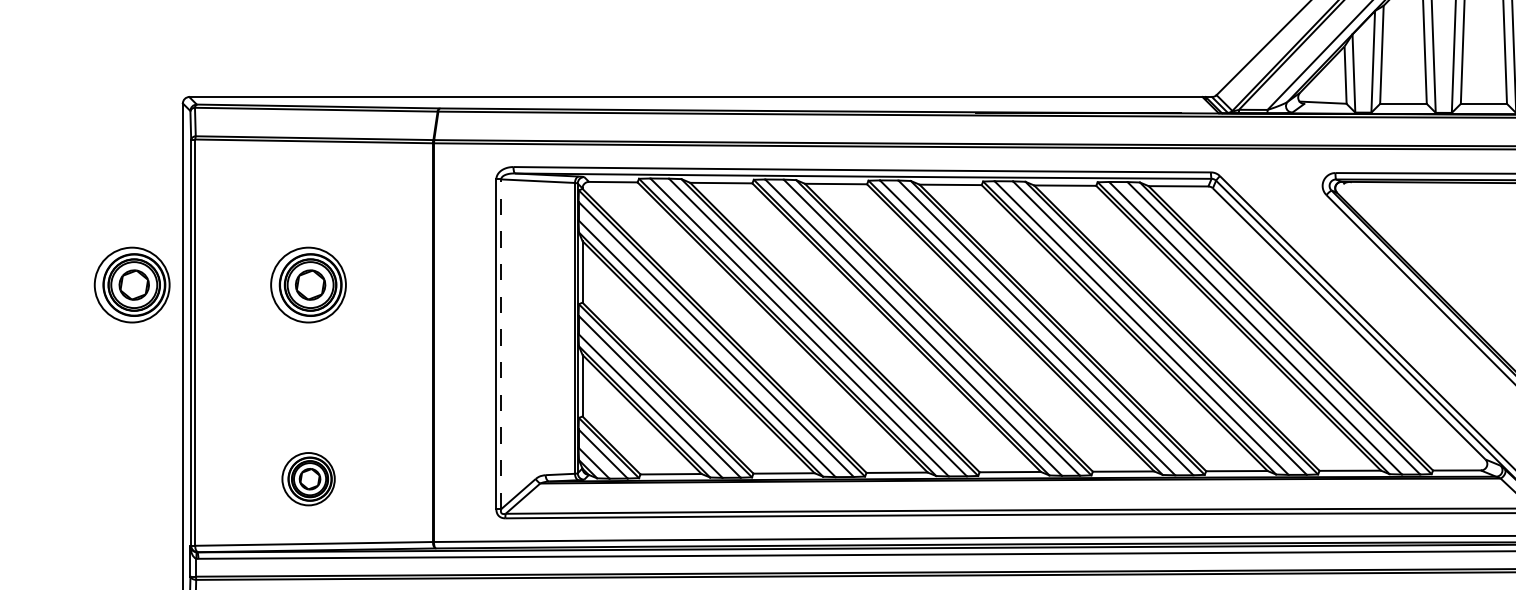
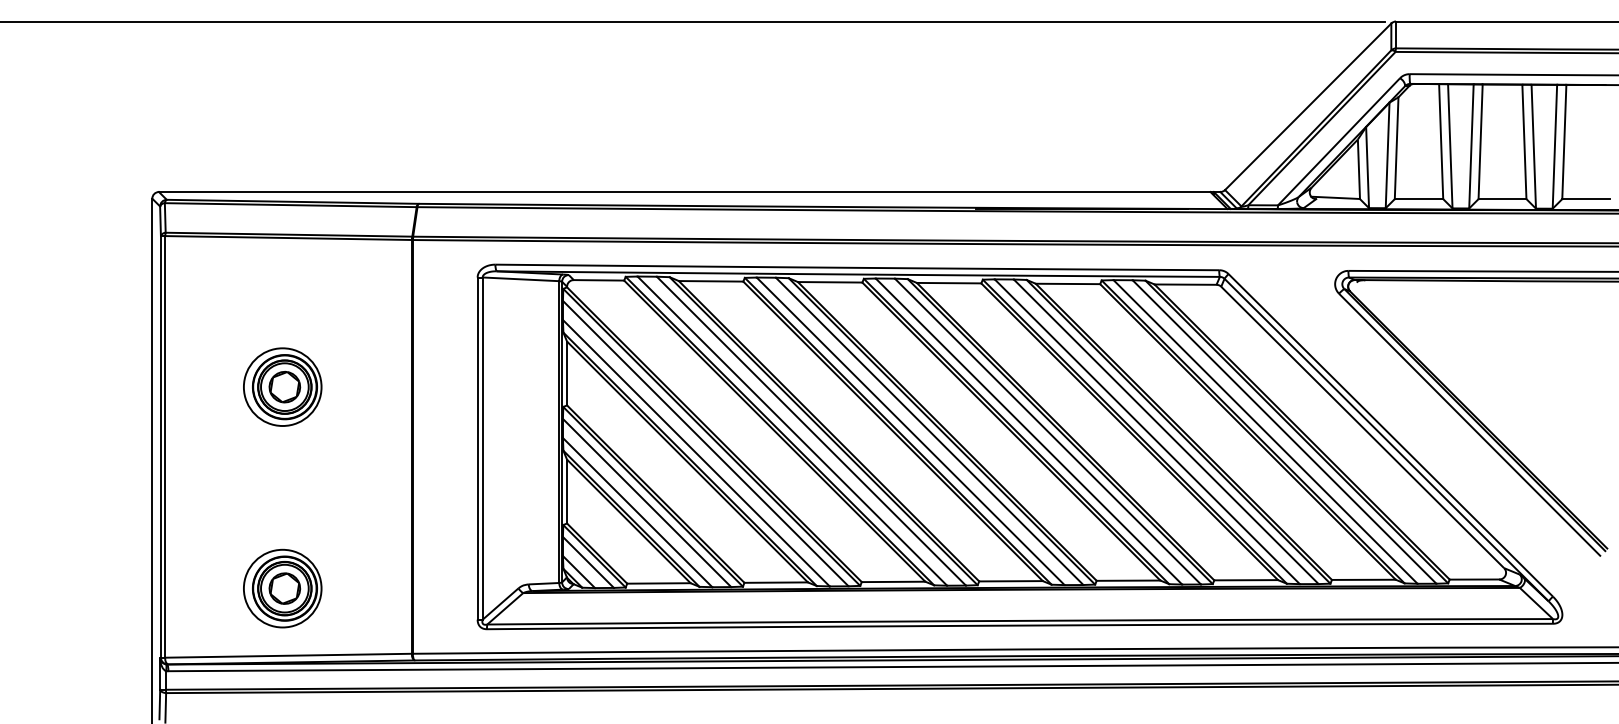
part: (131, 284) -> (99, 386), removed
line: (501, 344) -> (482, 448), dashed -> solid
part: (308, 479) -> (282, 588), size x1.43

